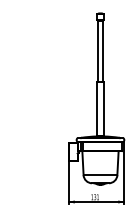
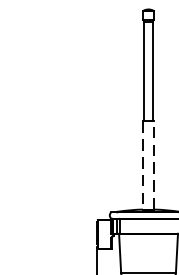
line: (103, 108) -> (153, 164), solid -> dashed
line: (97, 109) -> (143, 165), solid -> dashed

